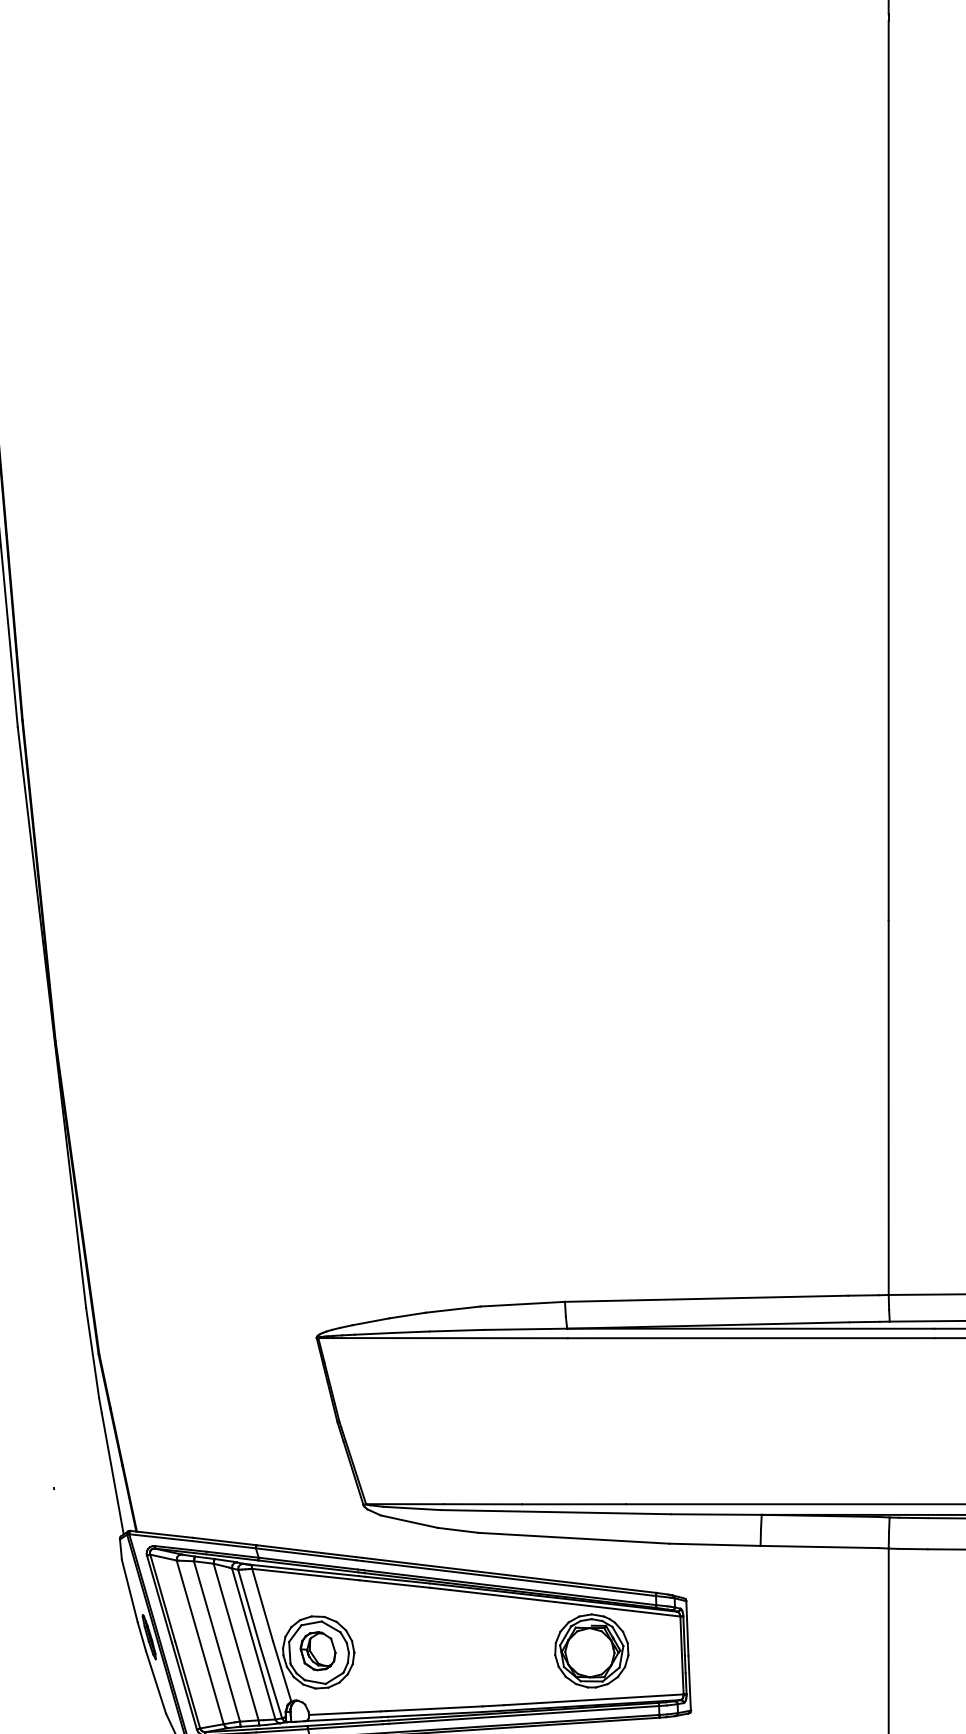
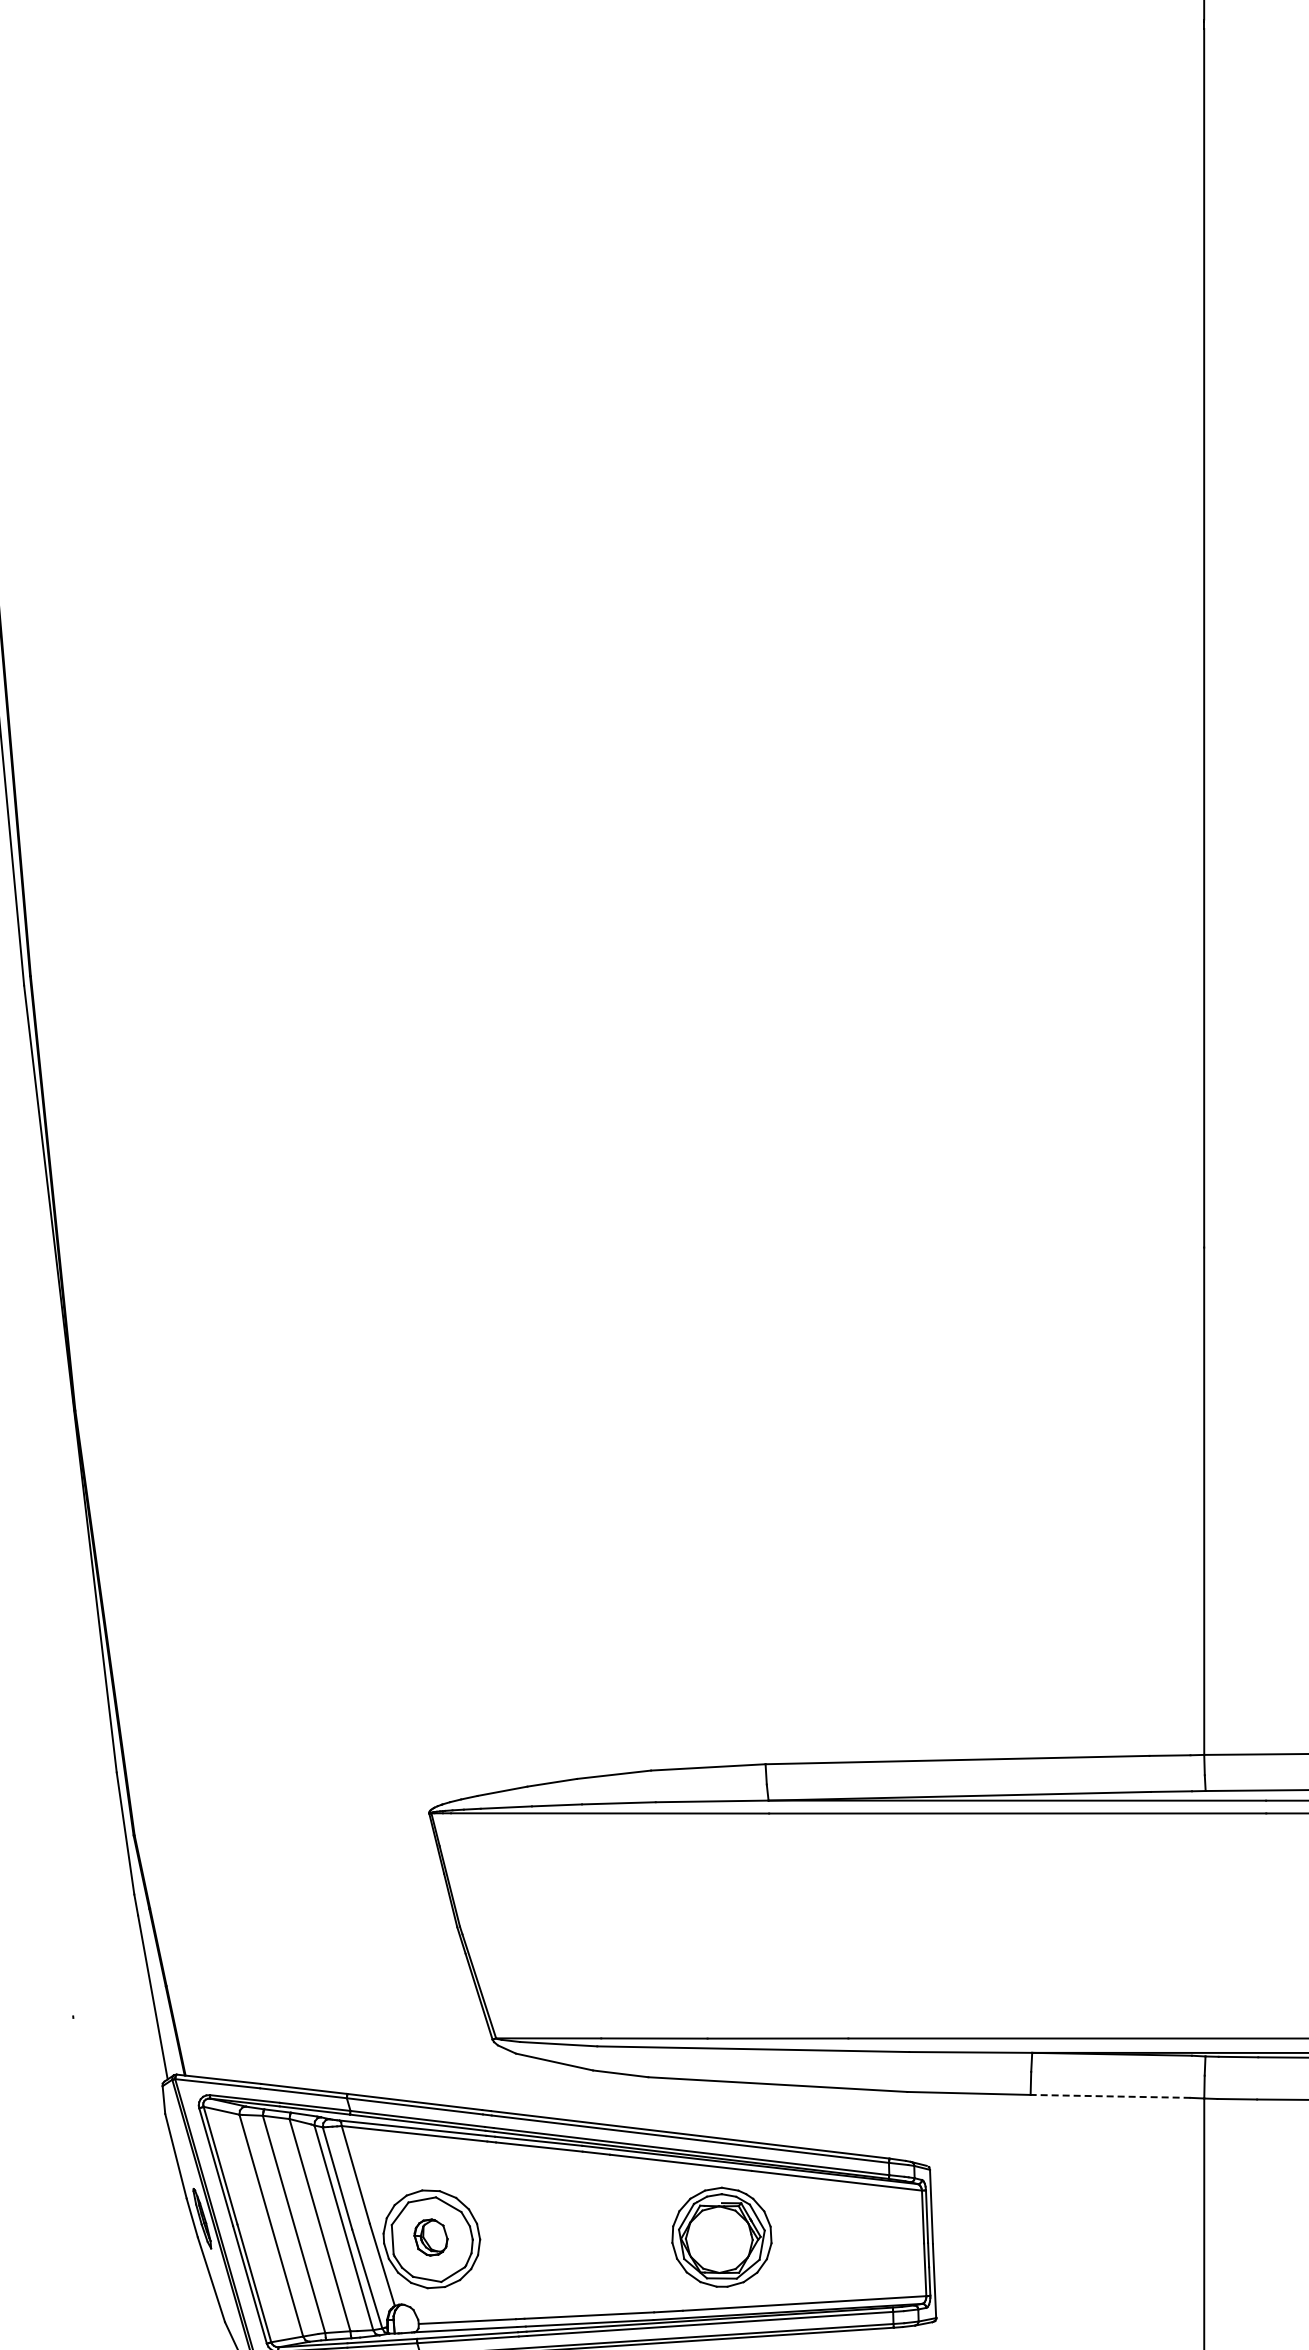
line: (819, 1547) -> (1110, 2096), solid -> dashed
part: (591, 1650) -> (721, 2236), moved
part: (317, 1651) -> (430, 2237), size x0.7

